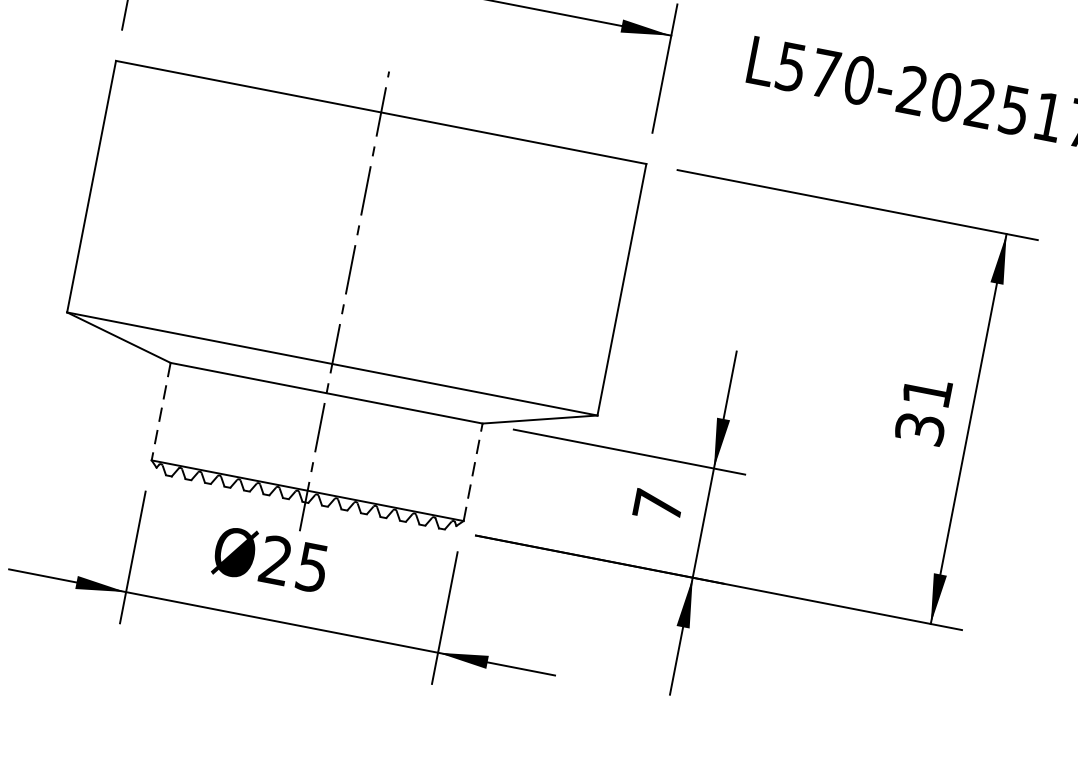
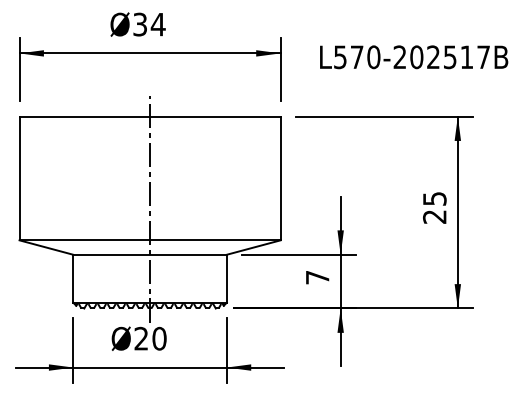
text: (923, 409) -> (434, 207), 31 -> 25
line: (161, 411) -> (73, 278), dashed -> solid
line: (472, 471) -> (226, 278), dashed -> solid
text: (312, 567) -> (159, 338), Ø25 -> Ø20

